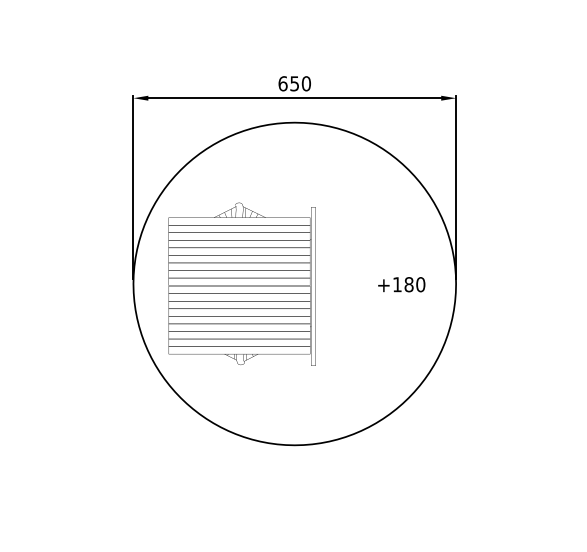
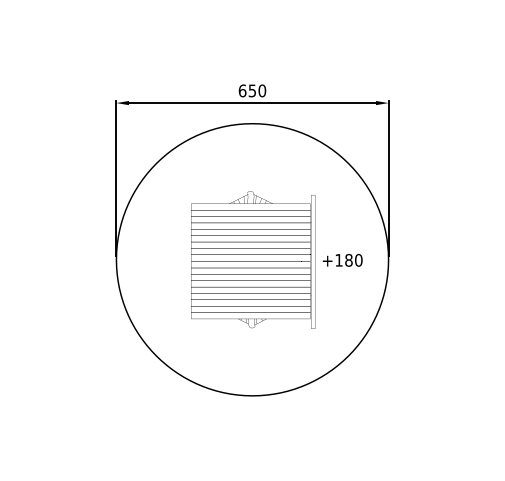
part: (269, 283) -> (276, 259), moved

